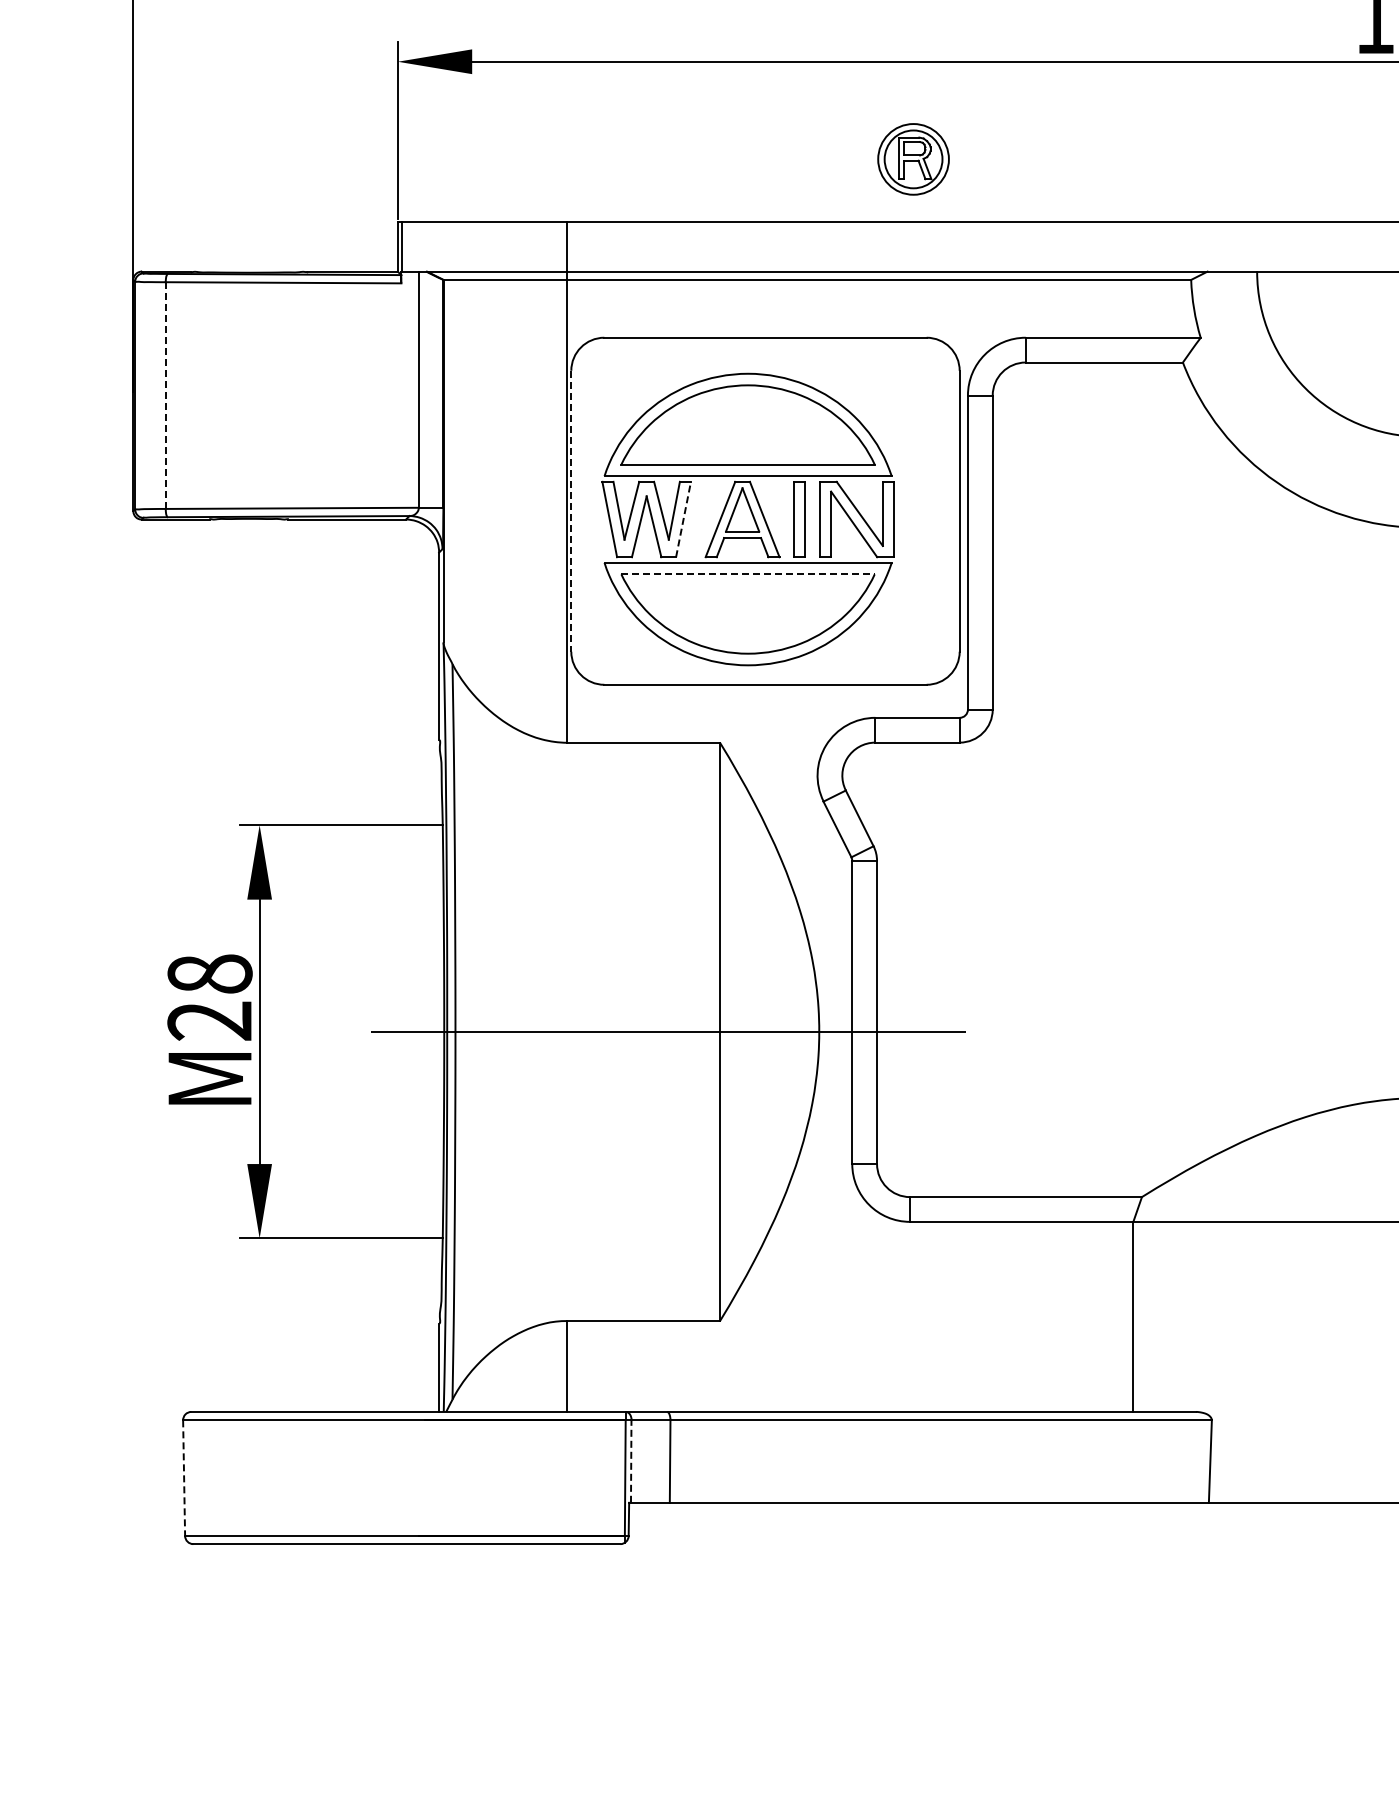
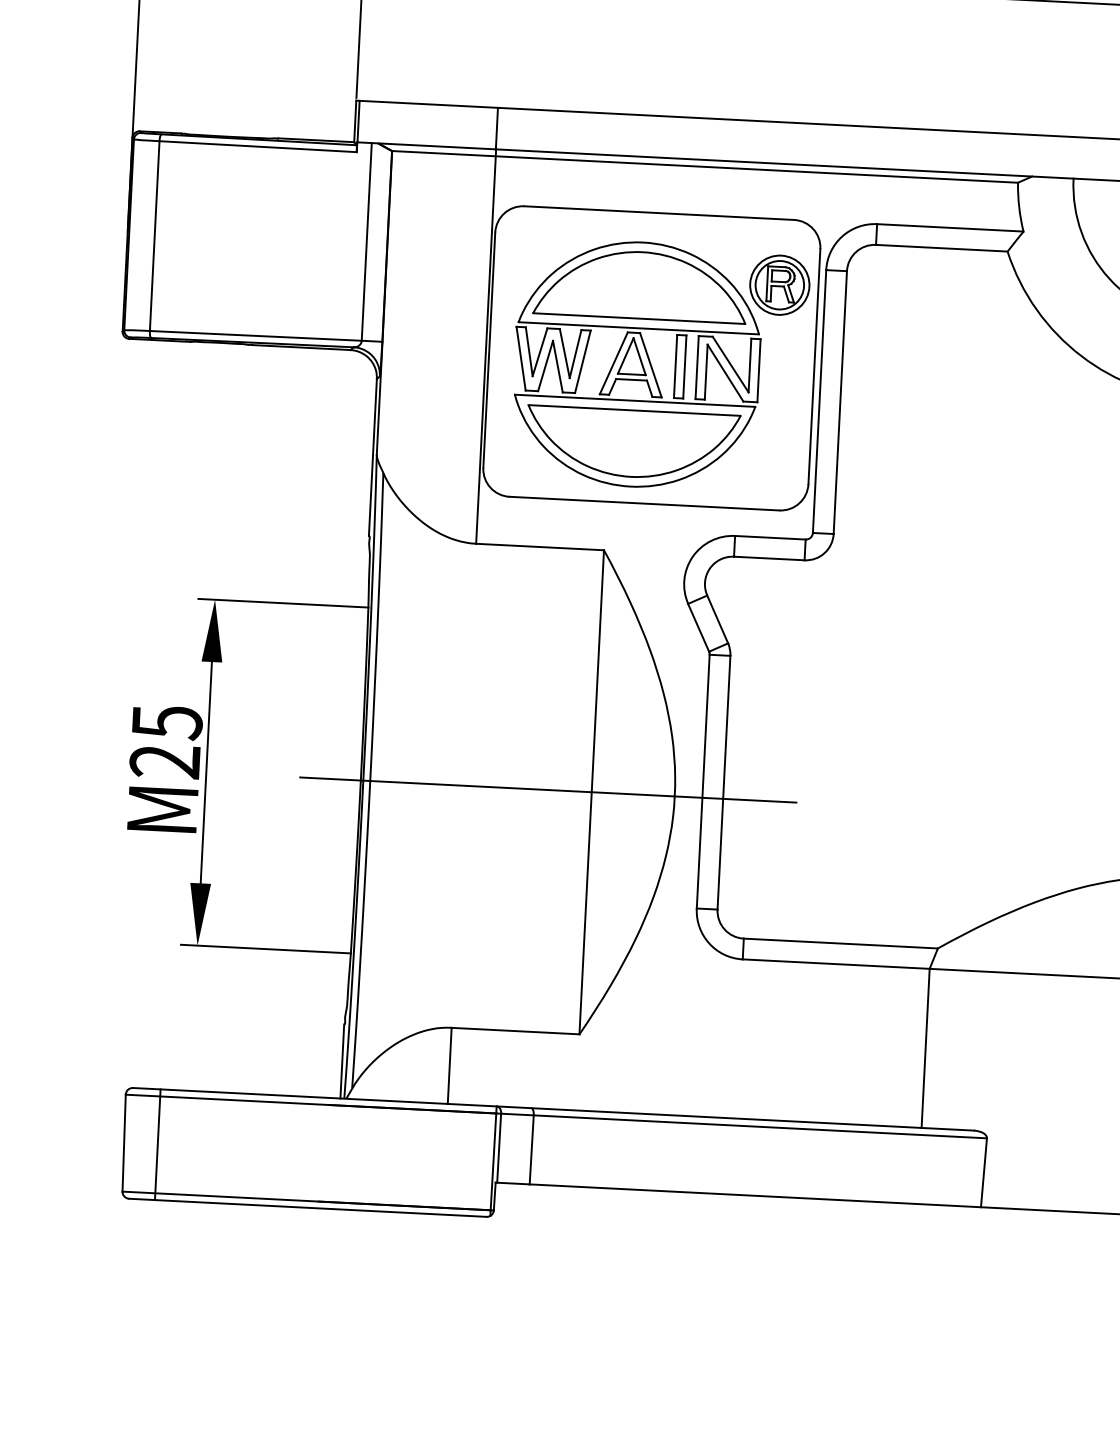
part: (913, 159) -> (779, 285), moved
line: (165, 396) -> (154, 236), dashed -> solid
line: (571, 511) -> (489, 350), dashed -> solid
line: (683, 519) -> (582, 361), dashed -> solid
line: (748, 574) -> (634, 410), dashed -> solid
text: (209, 974) -> (166, 722), M28 -> M25
line: (631, 1461) -> (499, 1148), dashed -> solid
line: (224, 1477) -> (157, 1144), added
line: (184, 1478) -> (124, 1143), dashed -> solid

